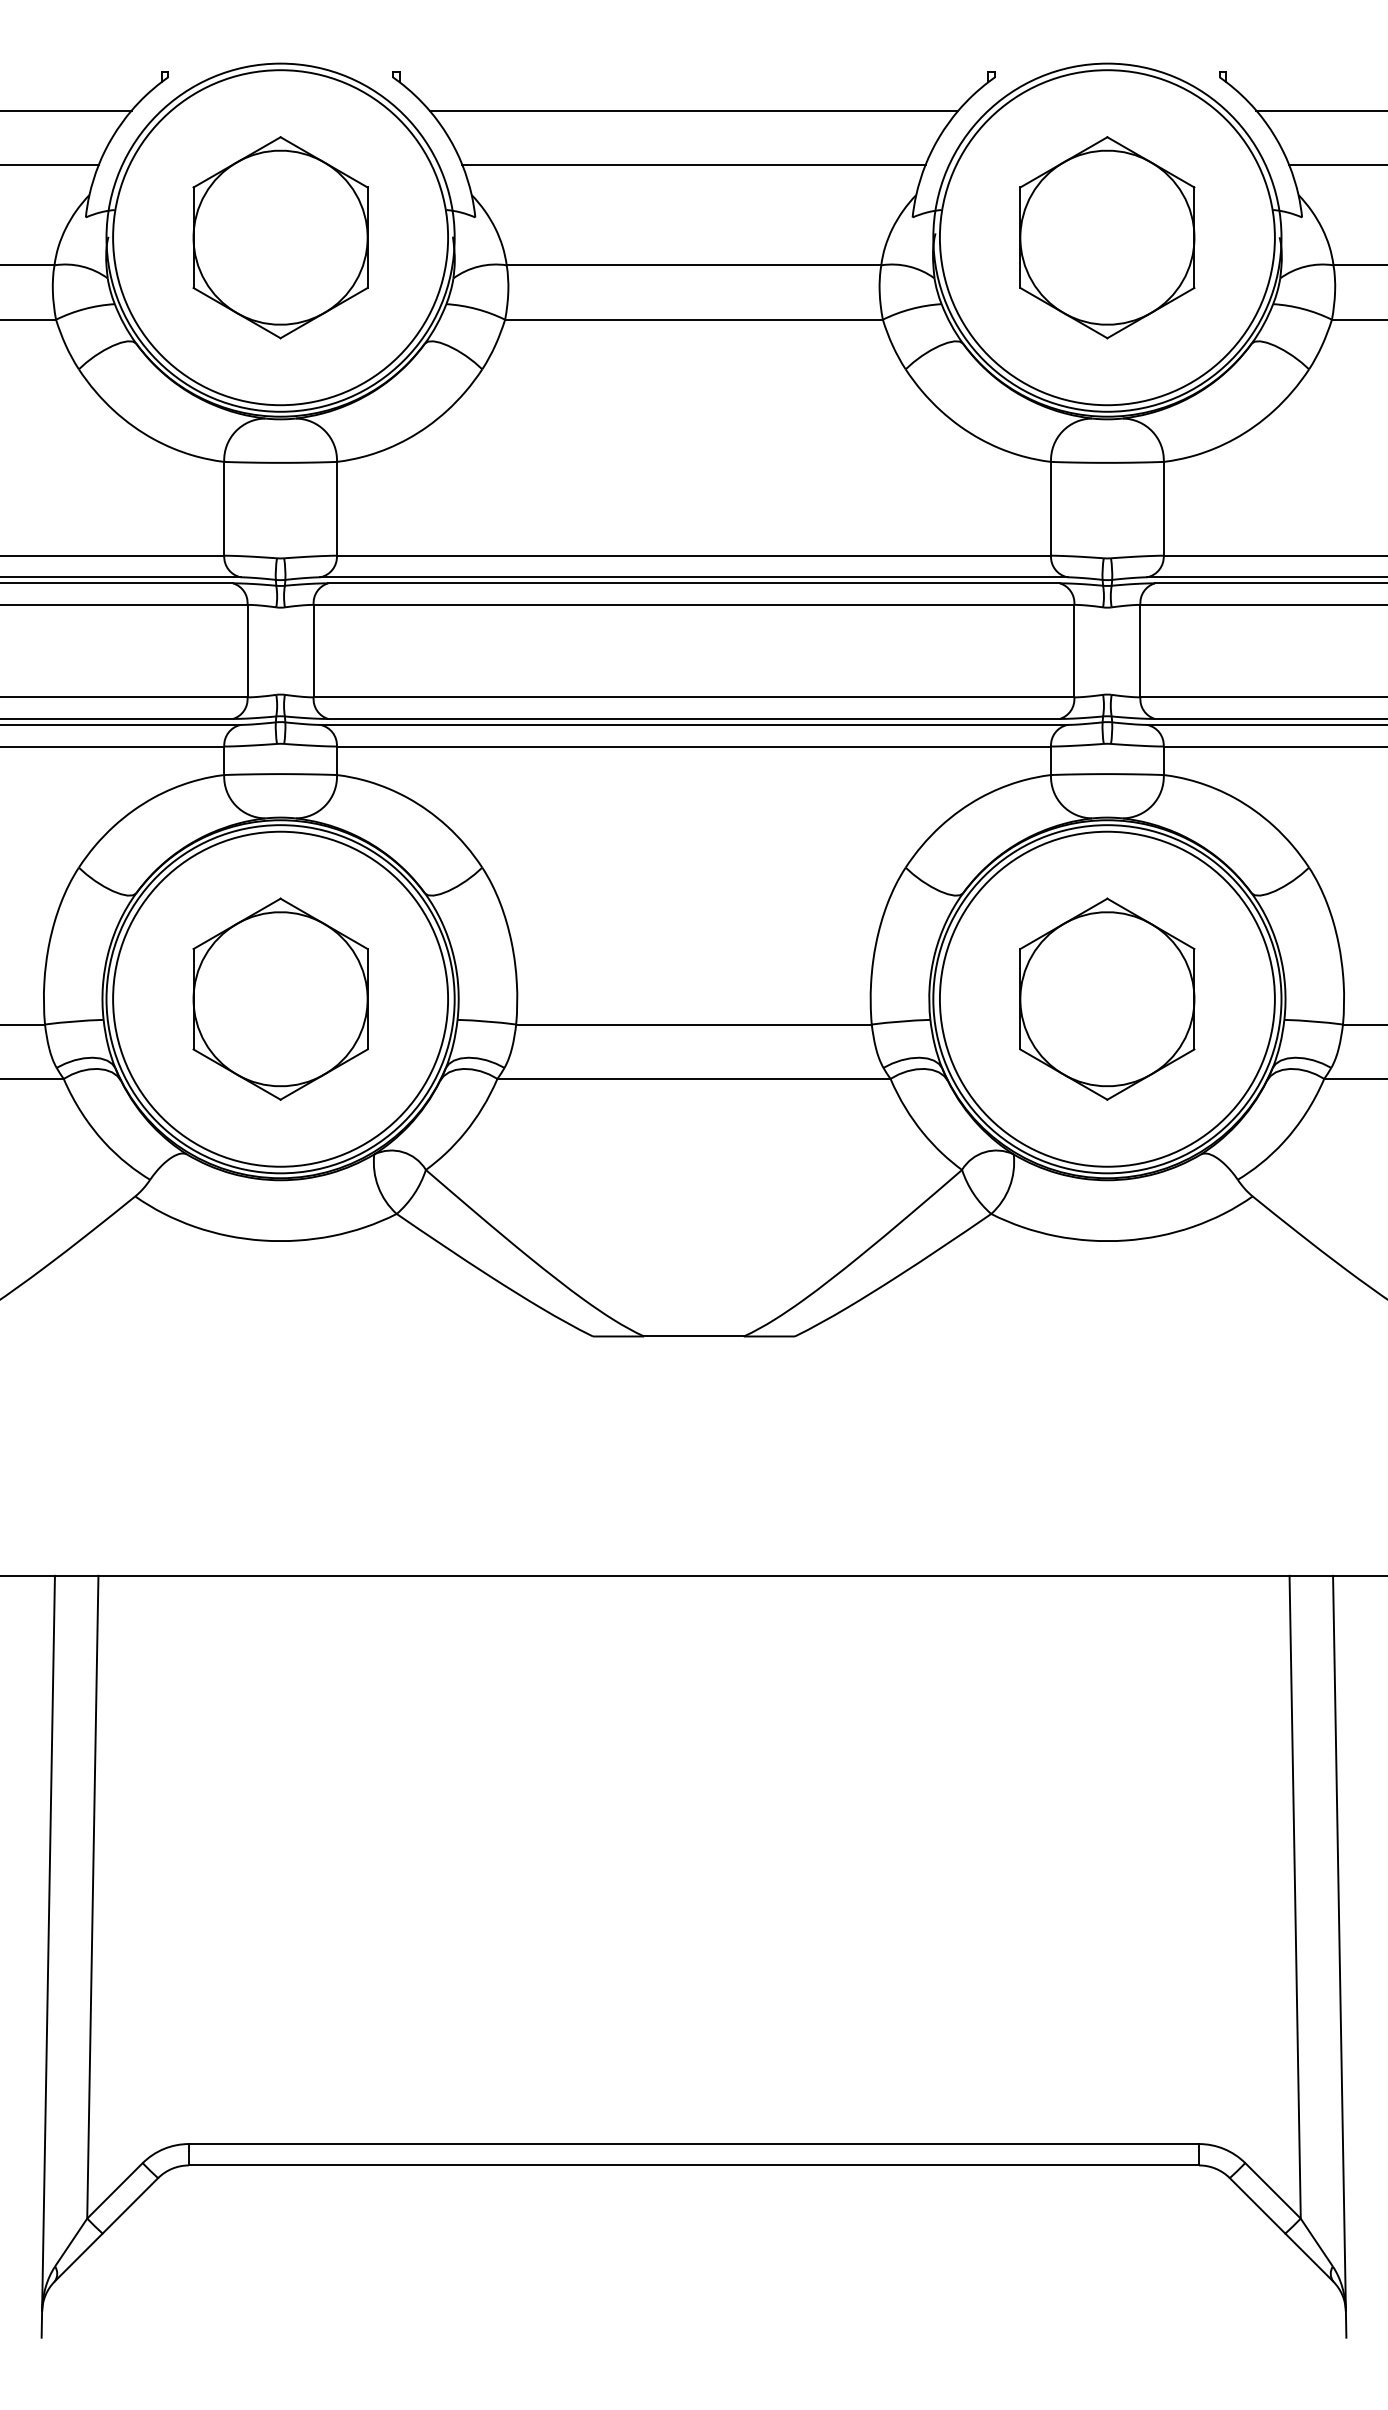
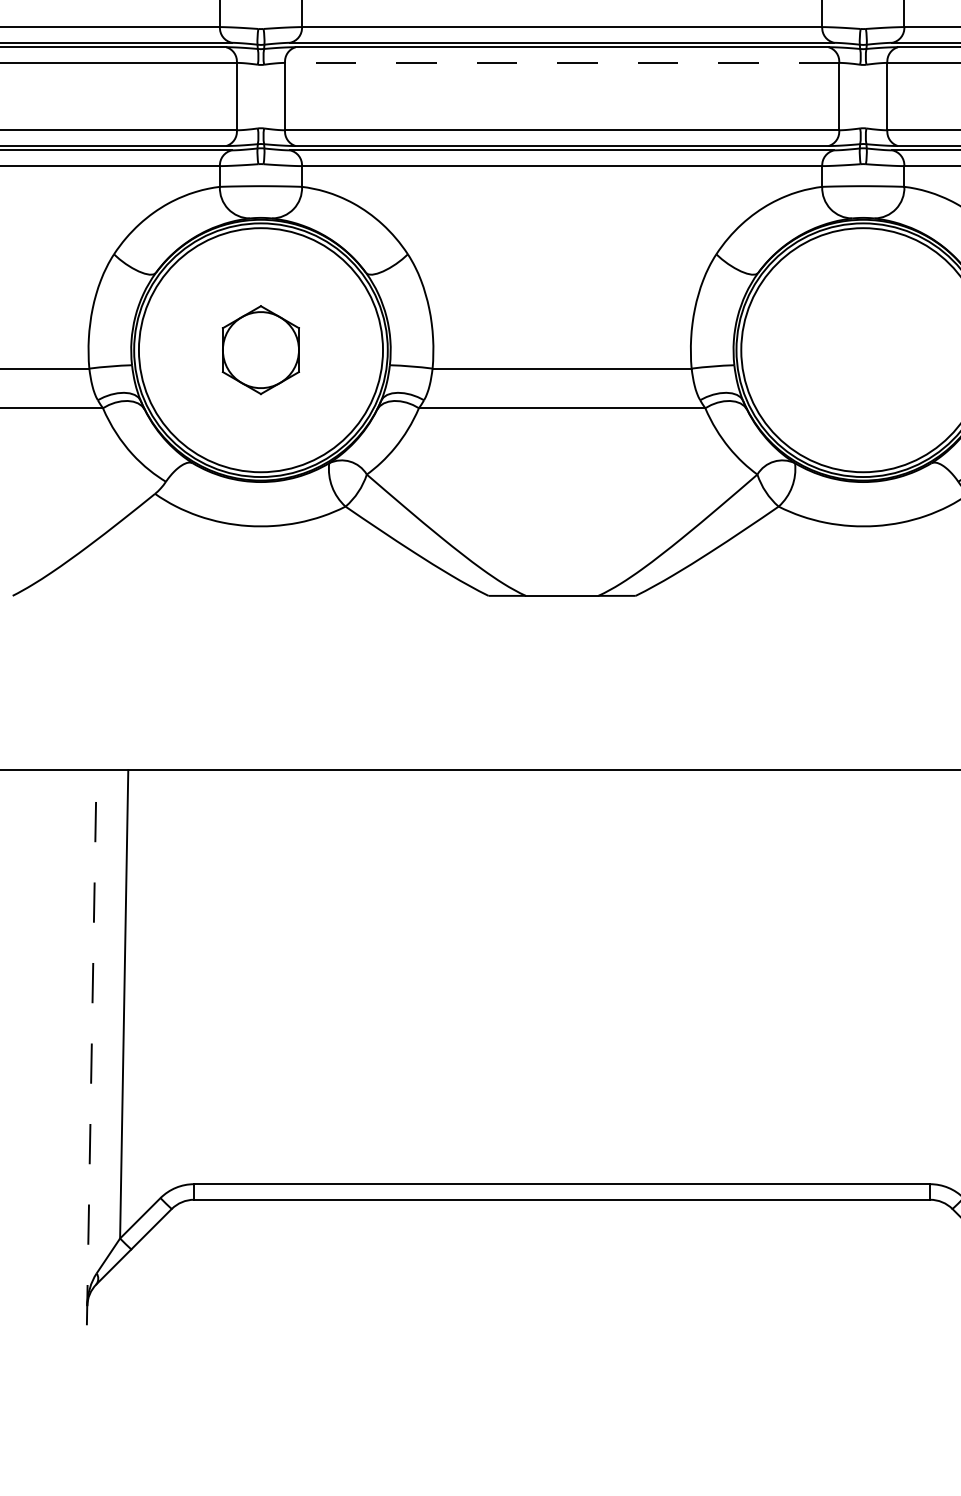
line: (693, 604) -> (561, 62), solid -> dashed
part: (280, 998) -> (260, 349), size x0.6
part: (1107, 998) -> (863, 349), removed
line: (48, 1956) -> (91, 1047), solid -> dashed

